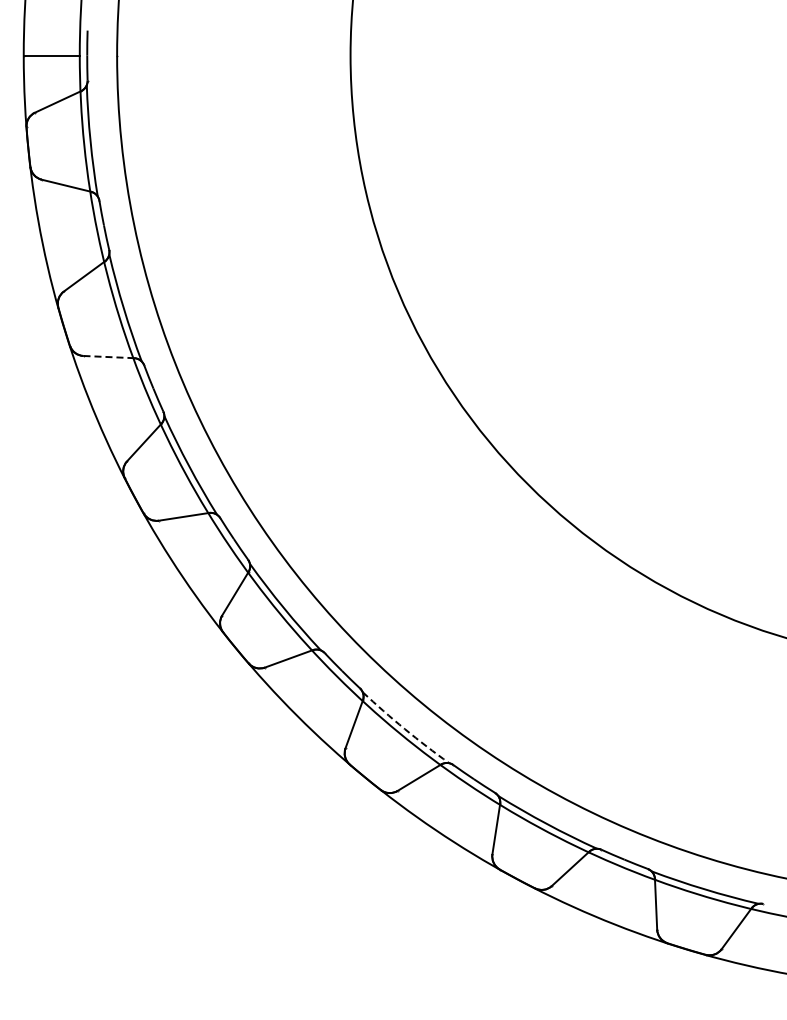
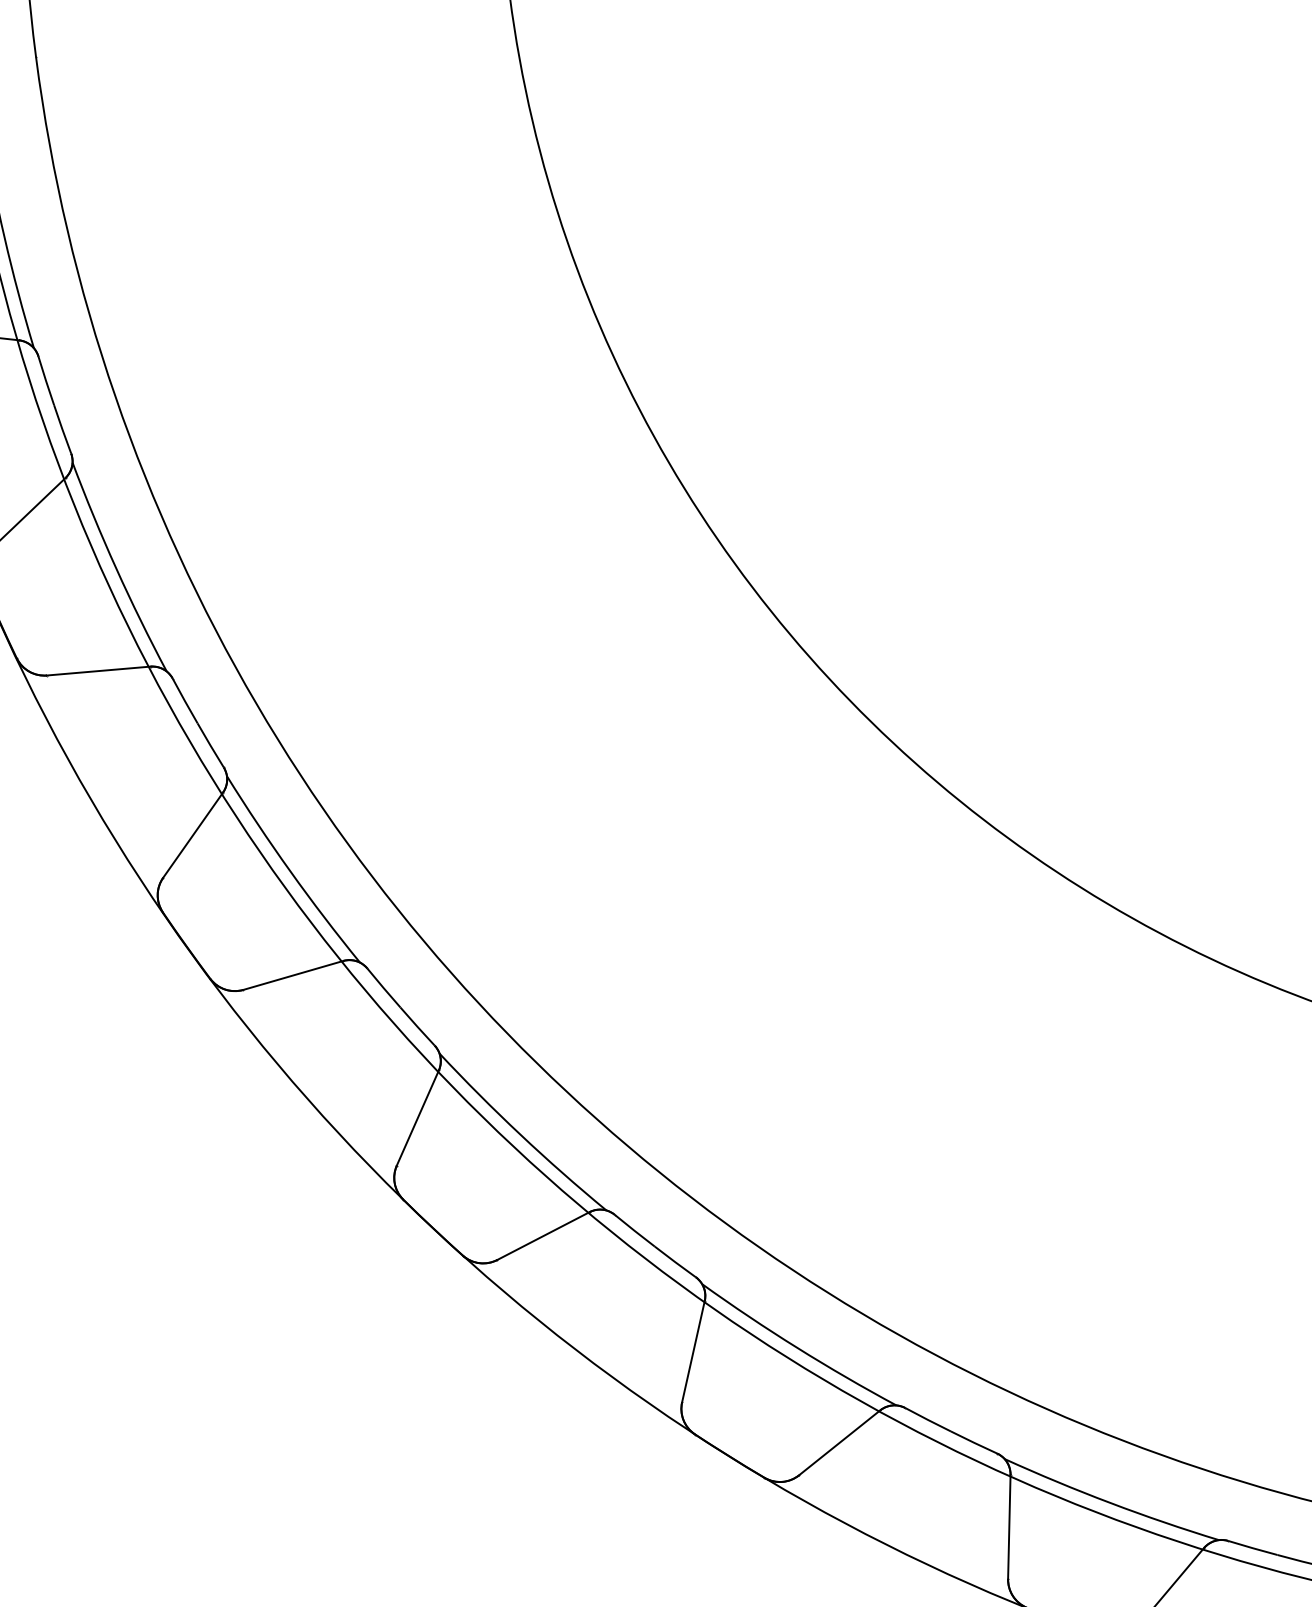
line: (109, 357) -> (100, 671), dashed -> solid
arc: (404, 729) -> (796, 1348), dashed -> solid

